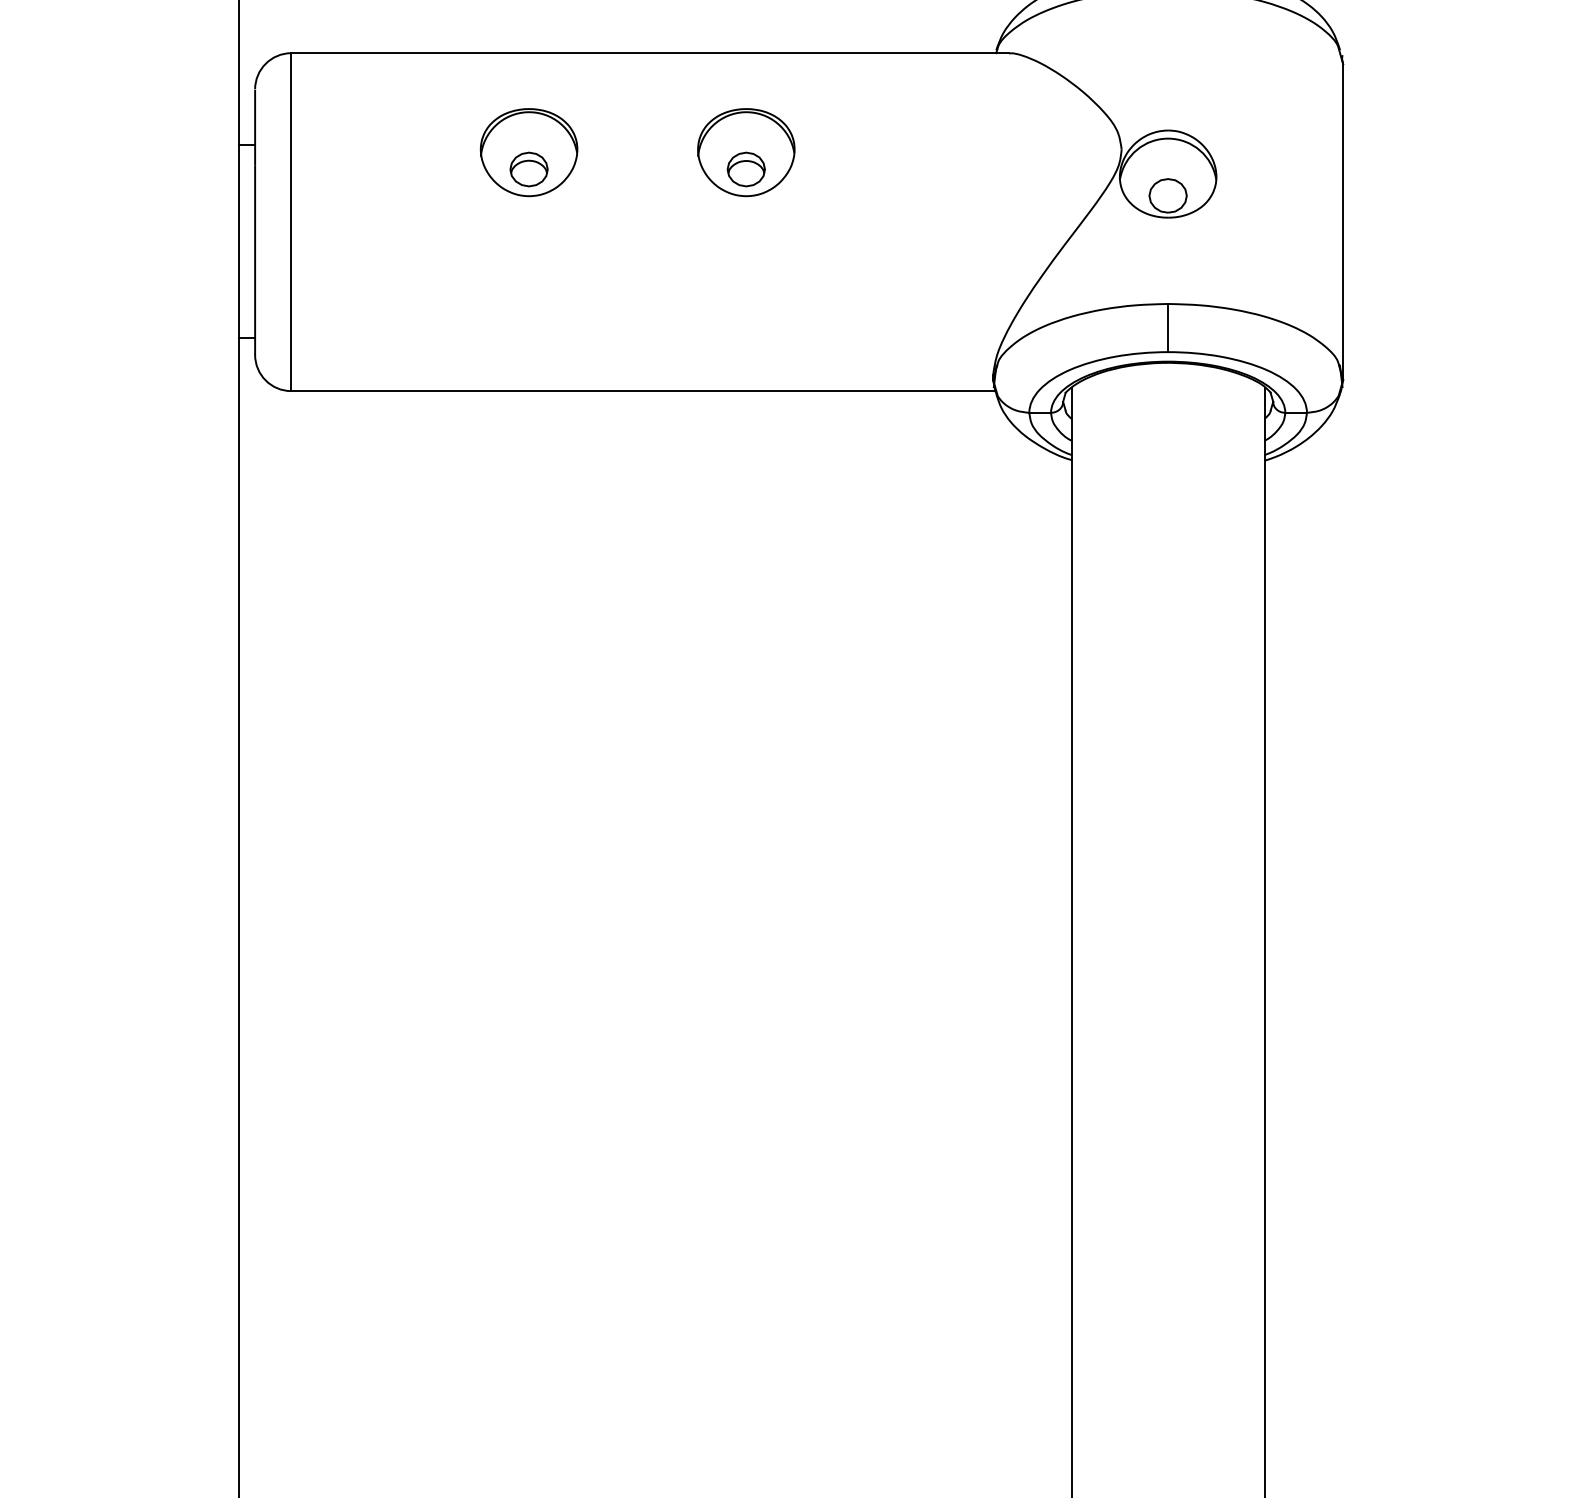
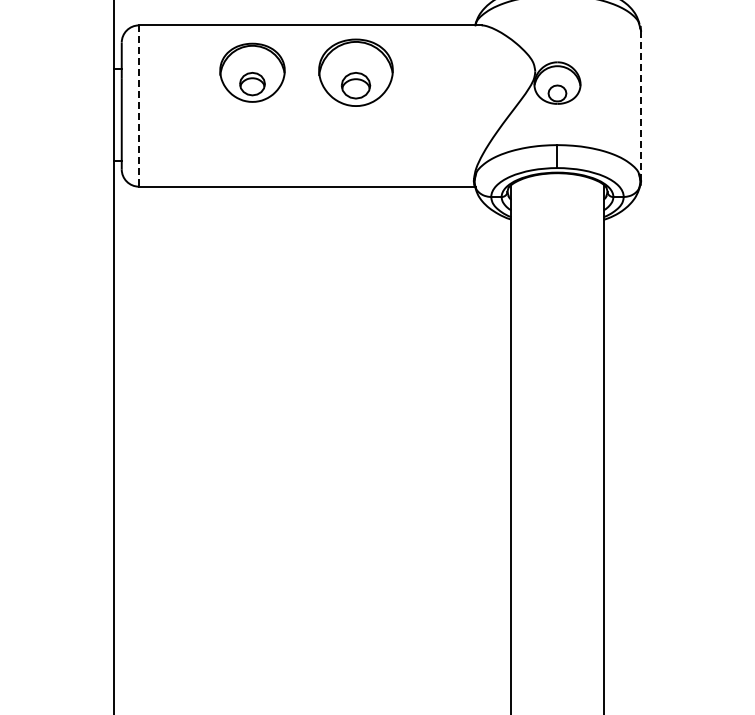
part: (529, 151) -> (252, 72), size x1.4
part: (746, 151) -> (356, 72), size x1.6
line: (1344, 220) -> (641, 105), solid -> dashed
line: (292, 223) -> (139, 106), solid -> dashed

